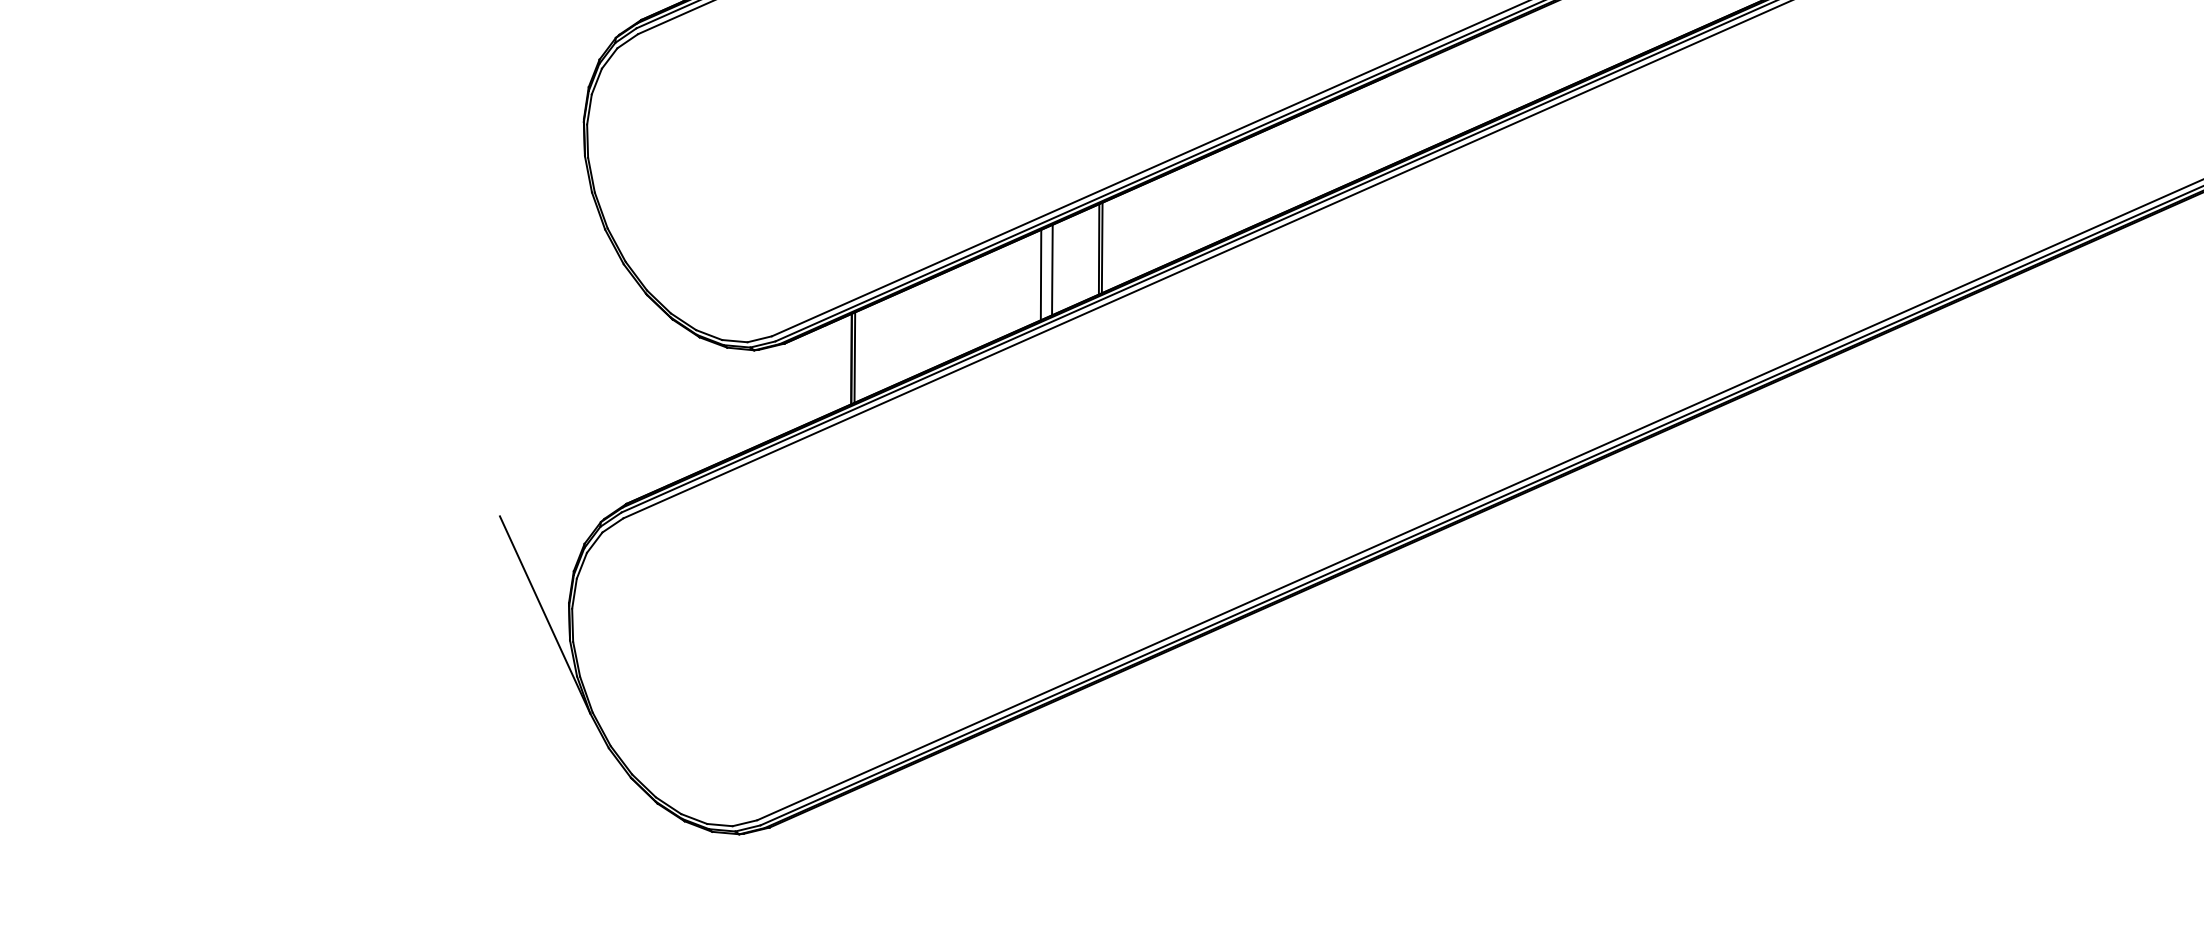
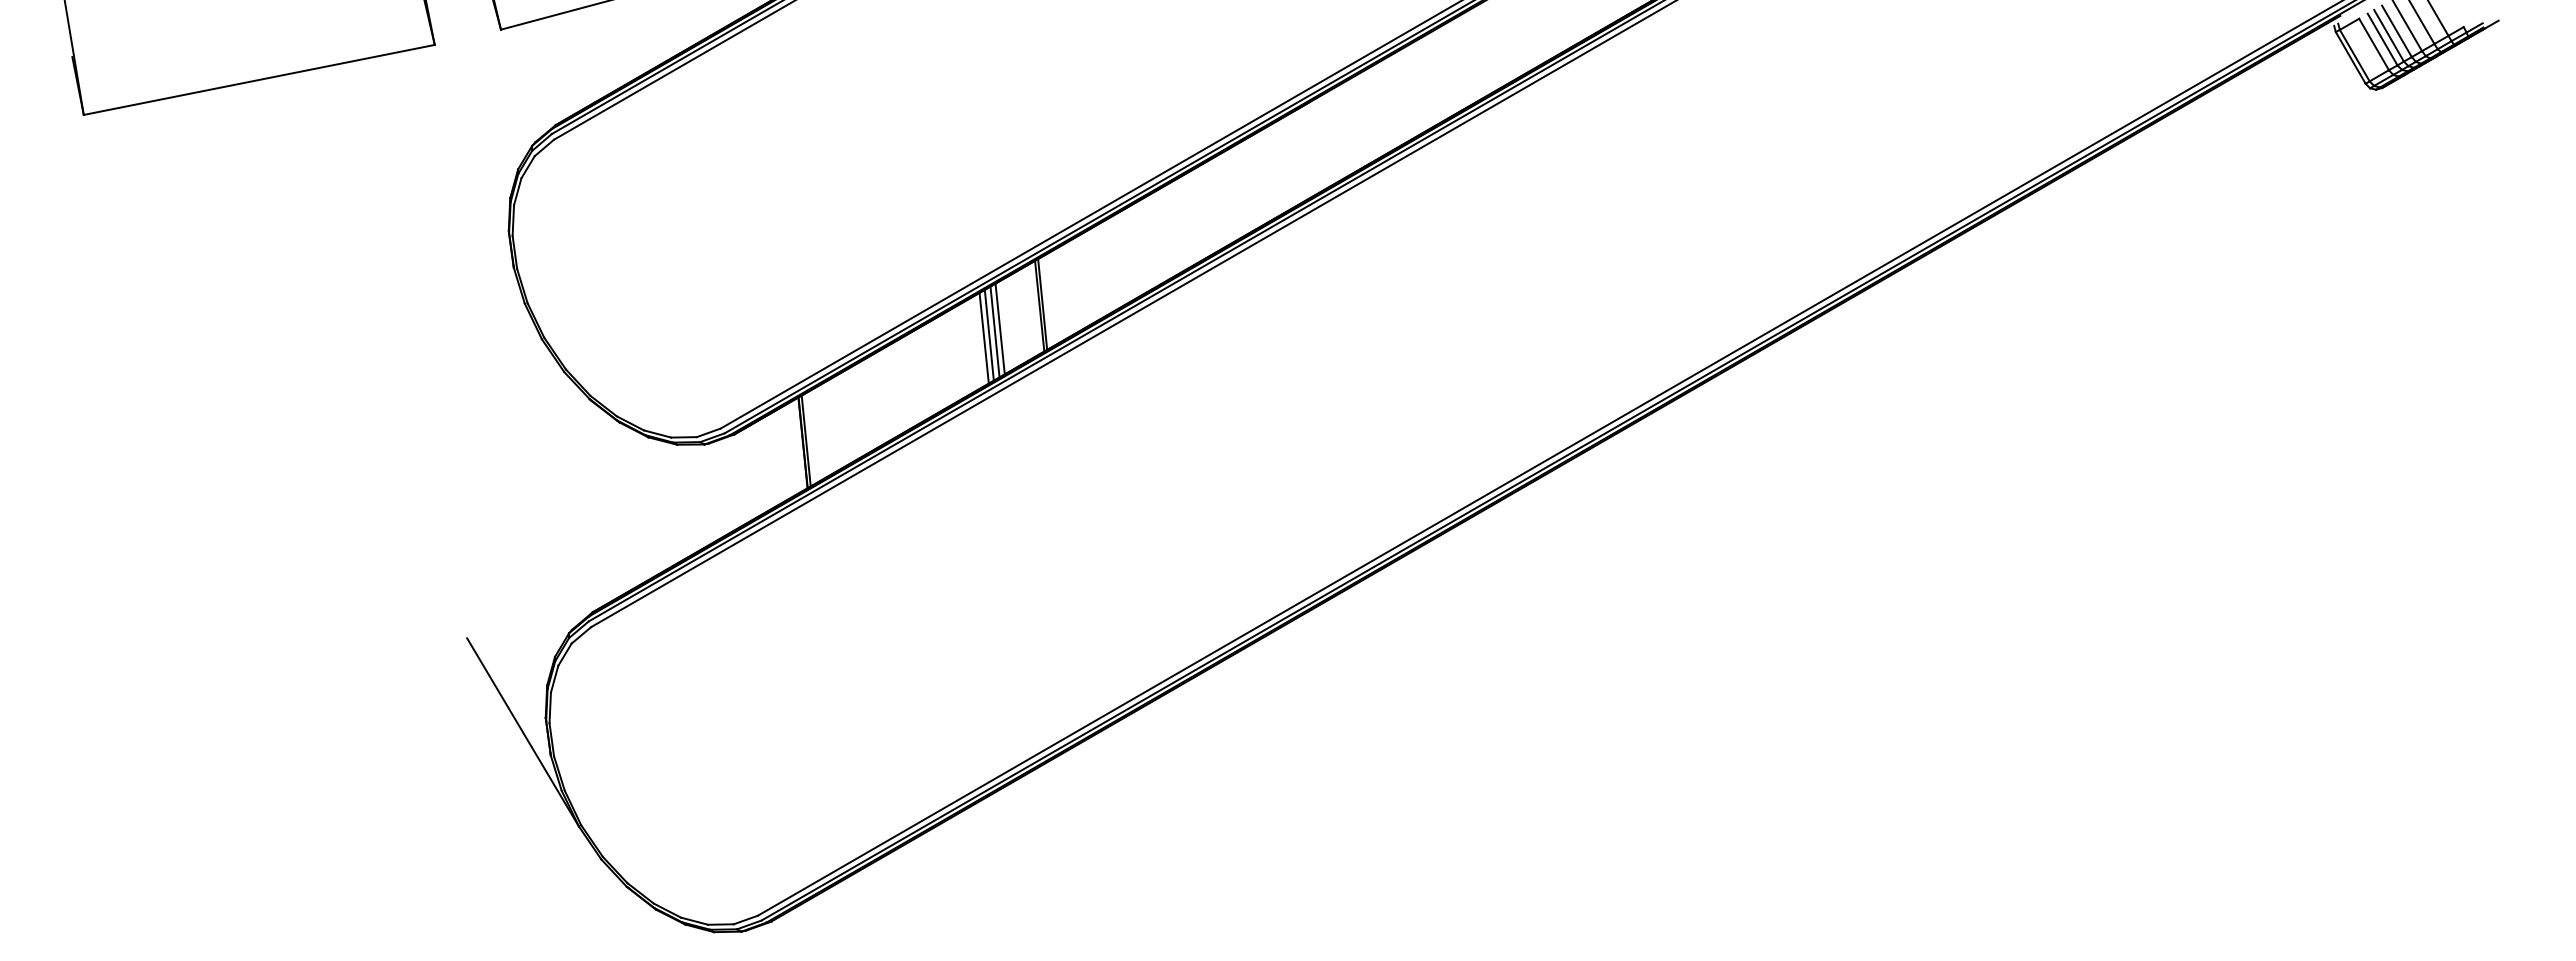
line: (1057, 267) -> (999, 328), added
line: (1045, 271) -> (988, 334), added

